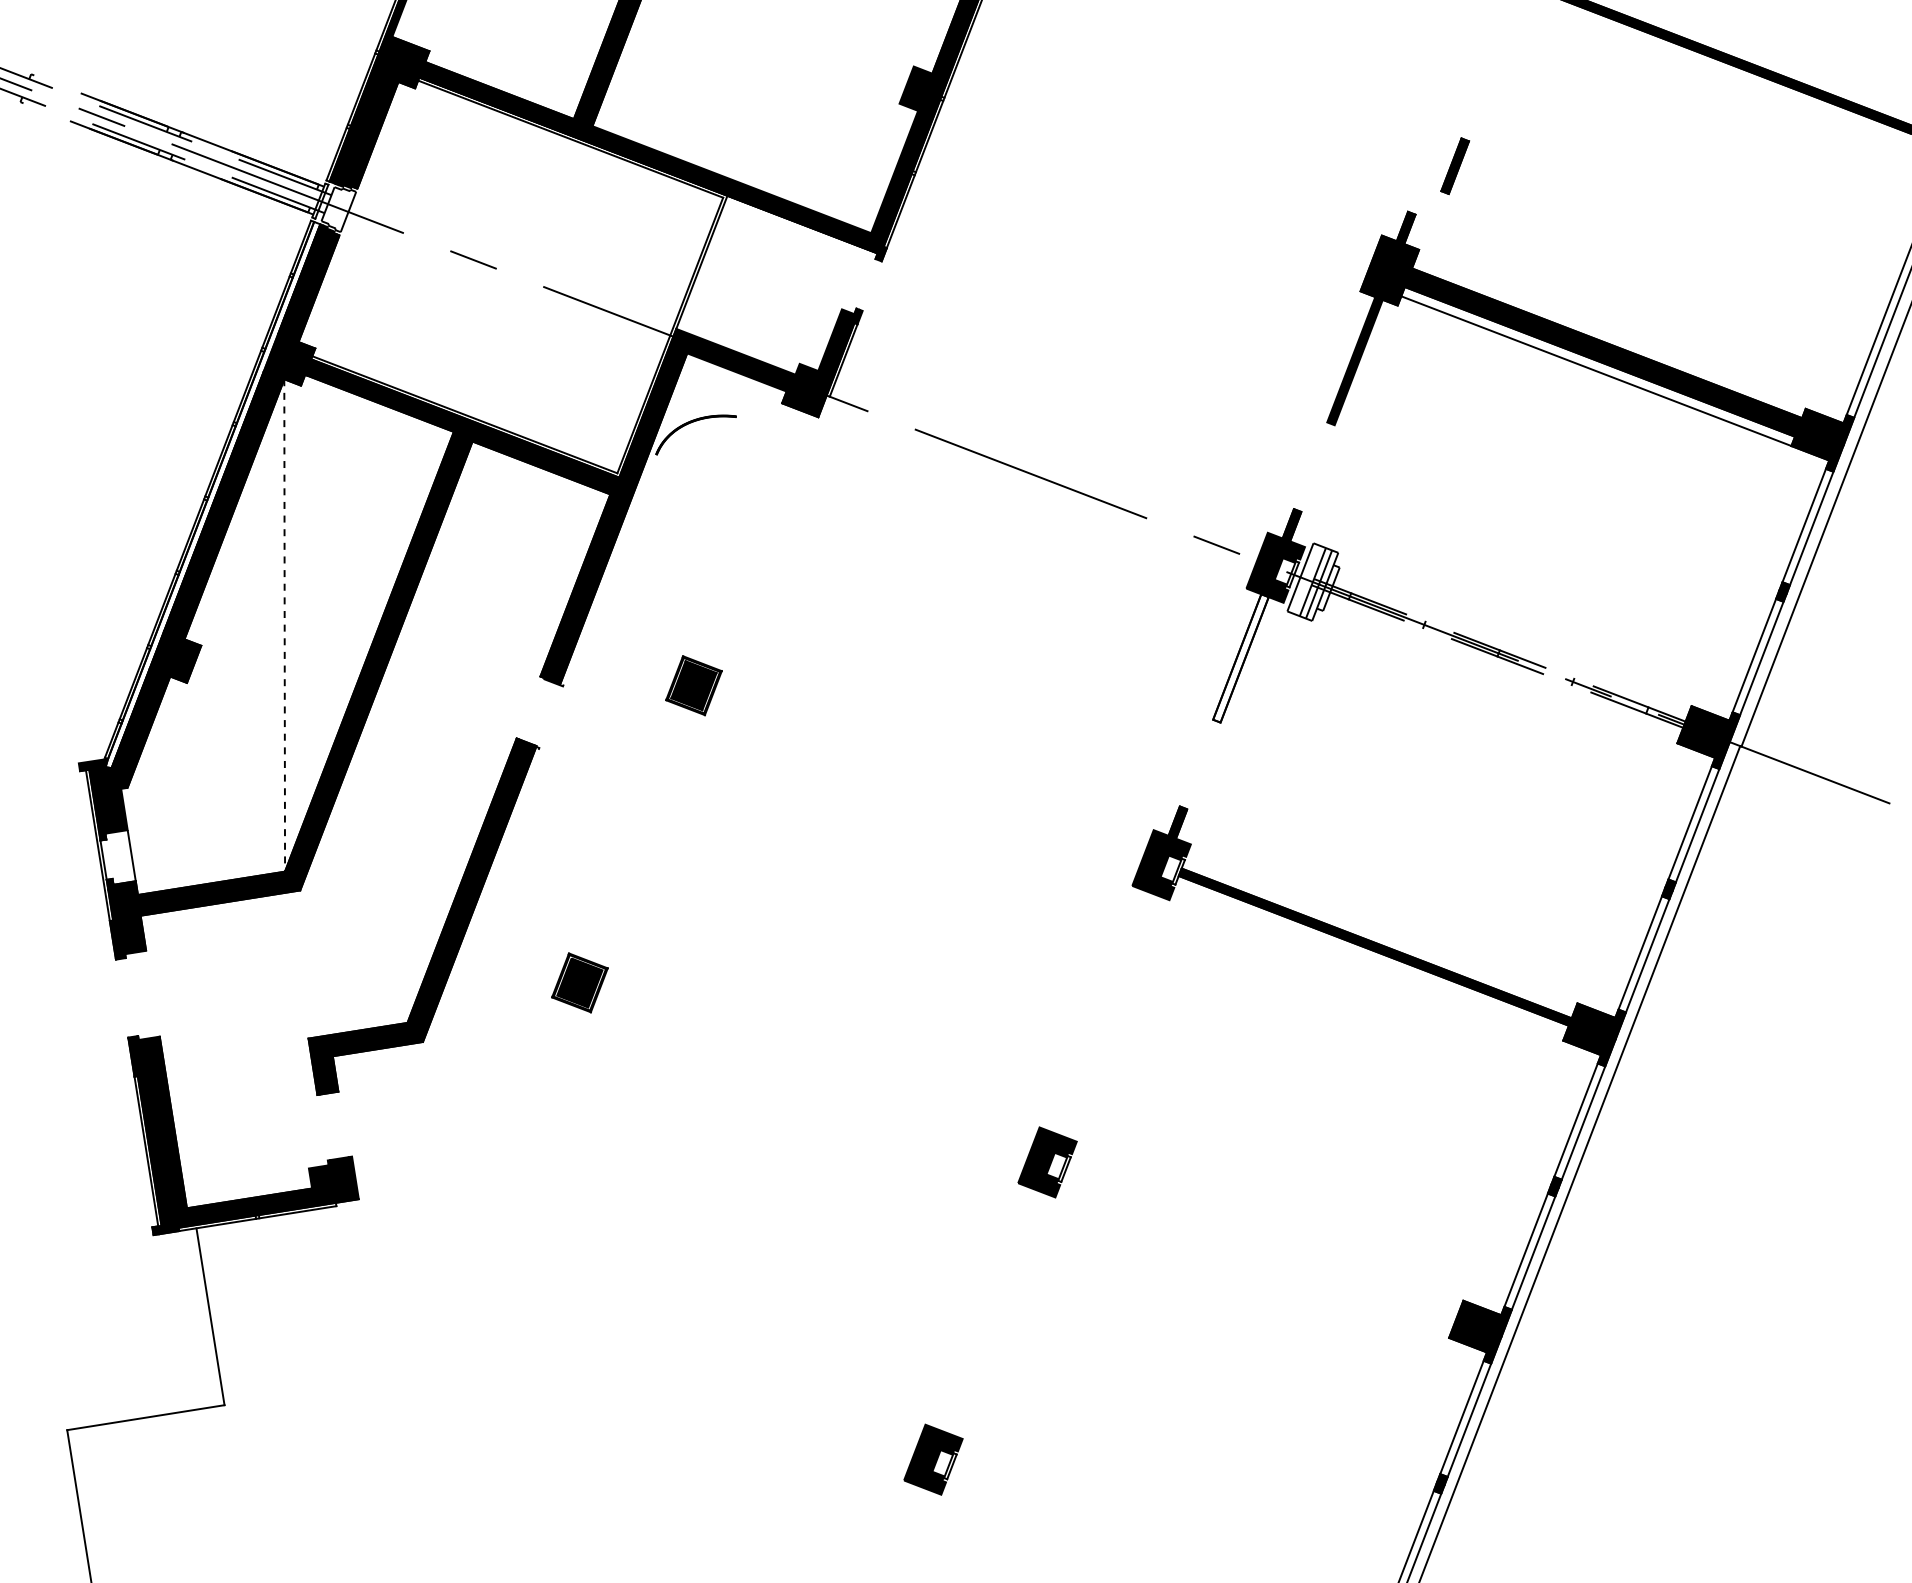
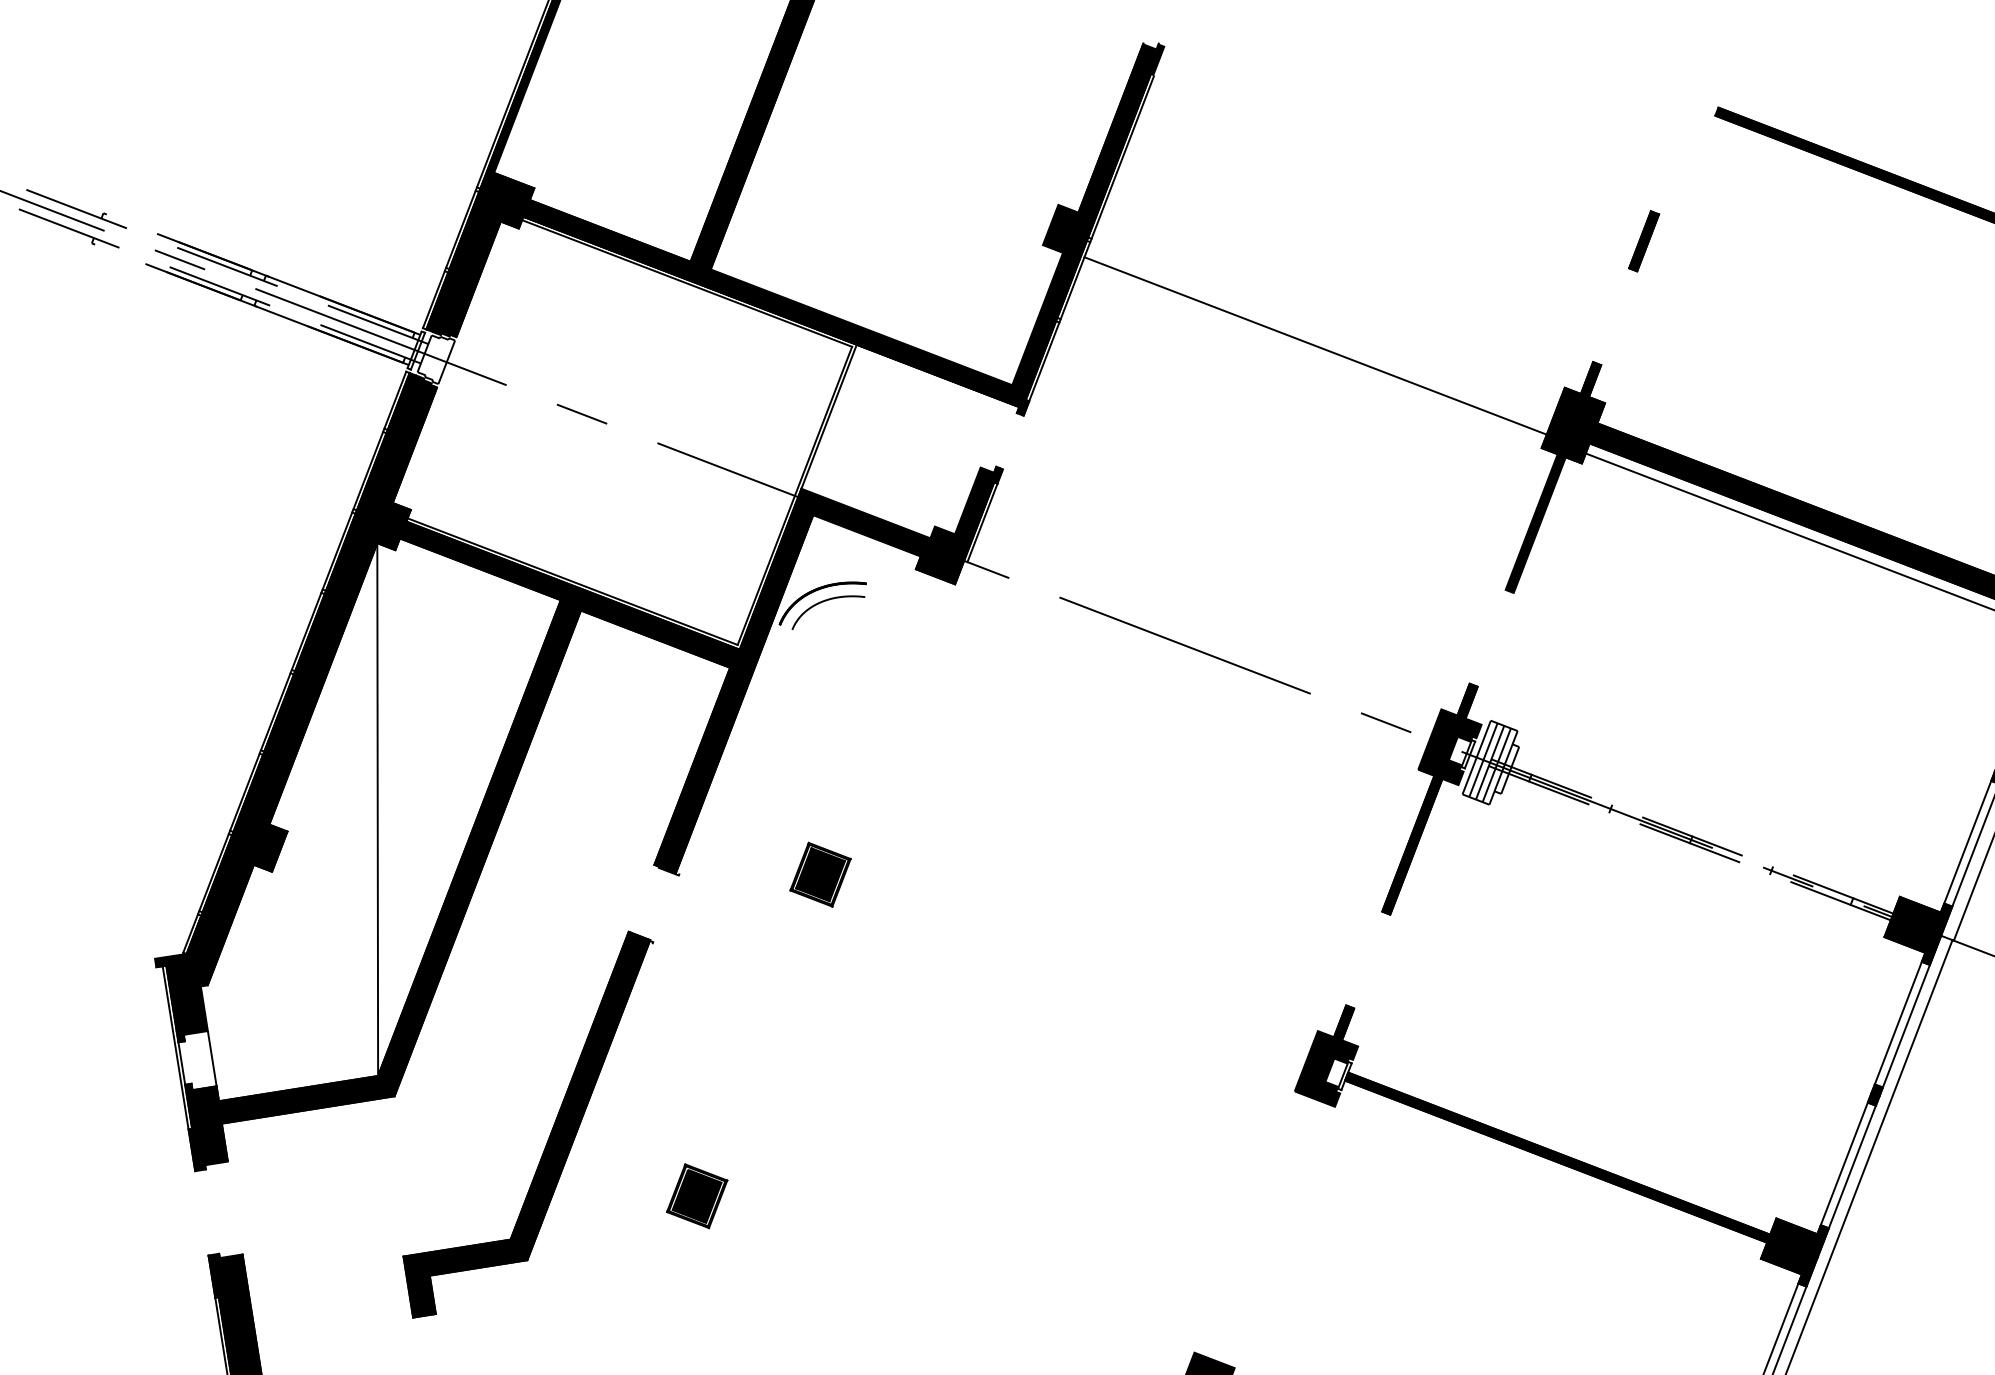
part: (1455, 166) -> (1644, 241), moved
line: (1151, 196) -> (1315, 345), added
curve: (698, 433) -> (825, 601), added
fill: (212, 494) -> (299, 667), added
line: (1306, 579) -> (1483, 759), added
line: (284, 625) -> (377, 809), dashed -> solid
fill: (1240, 658) -> (1411, 845), added

